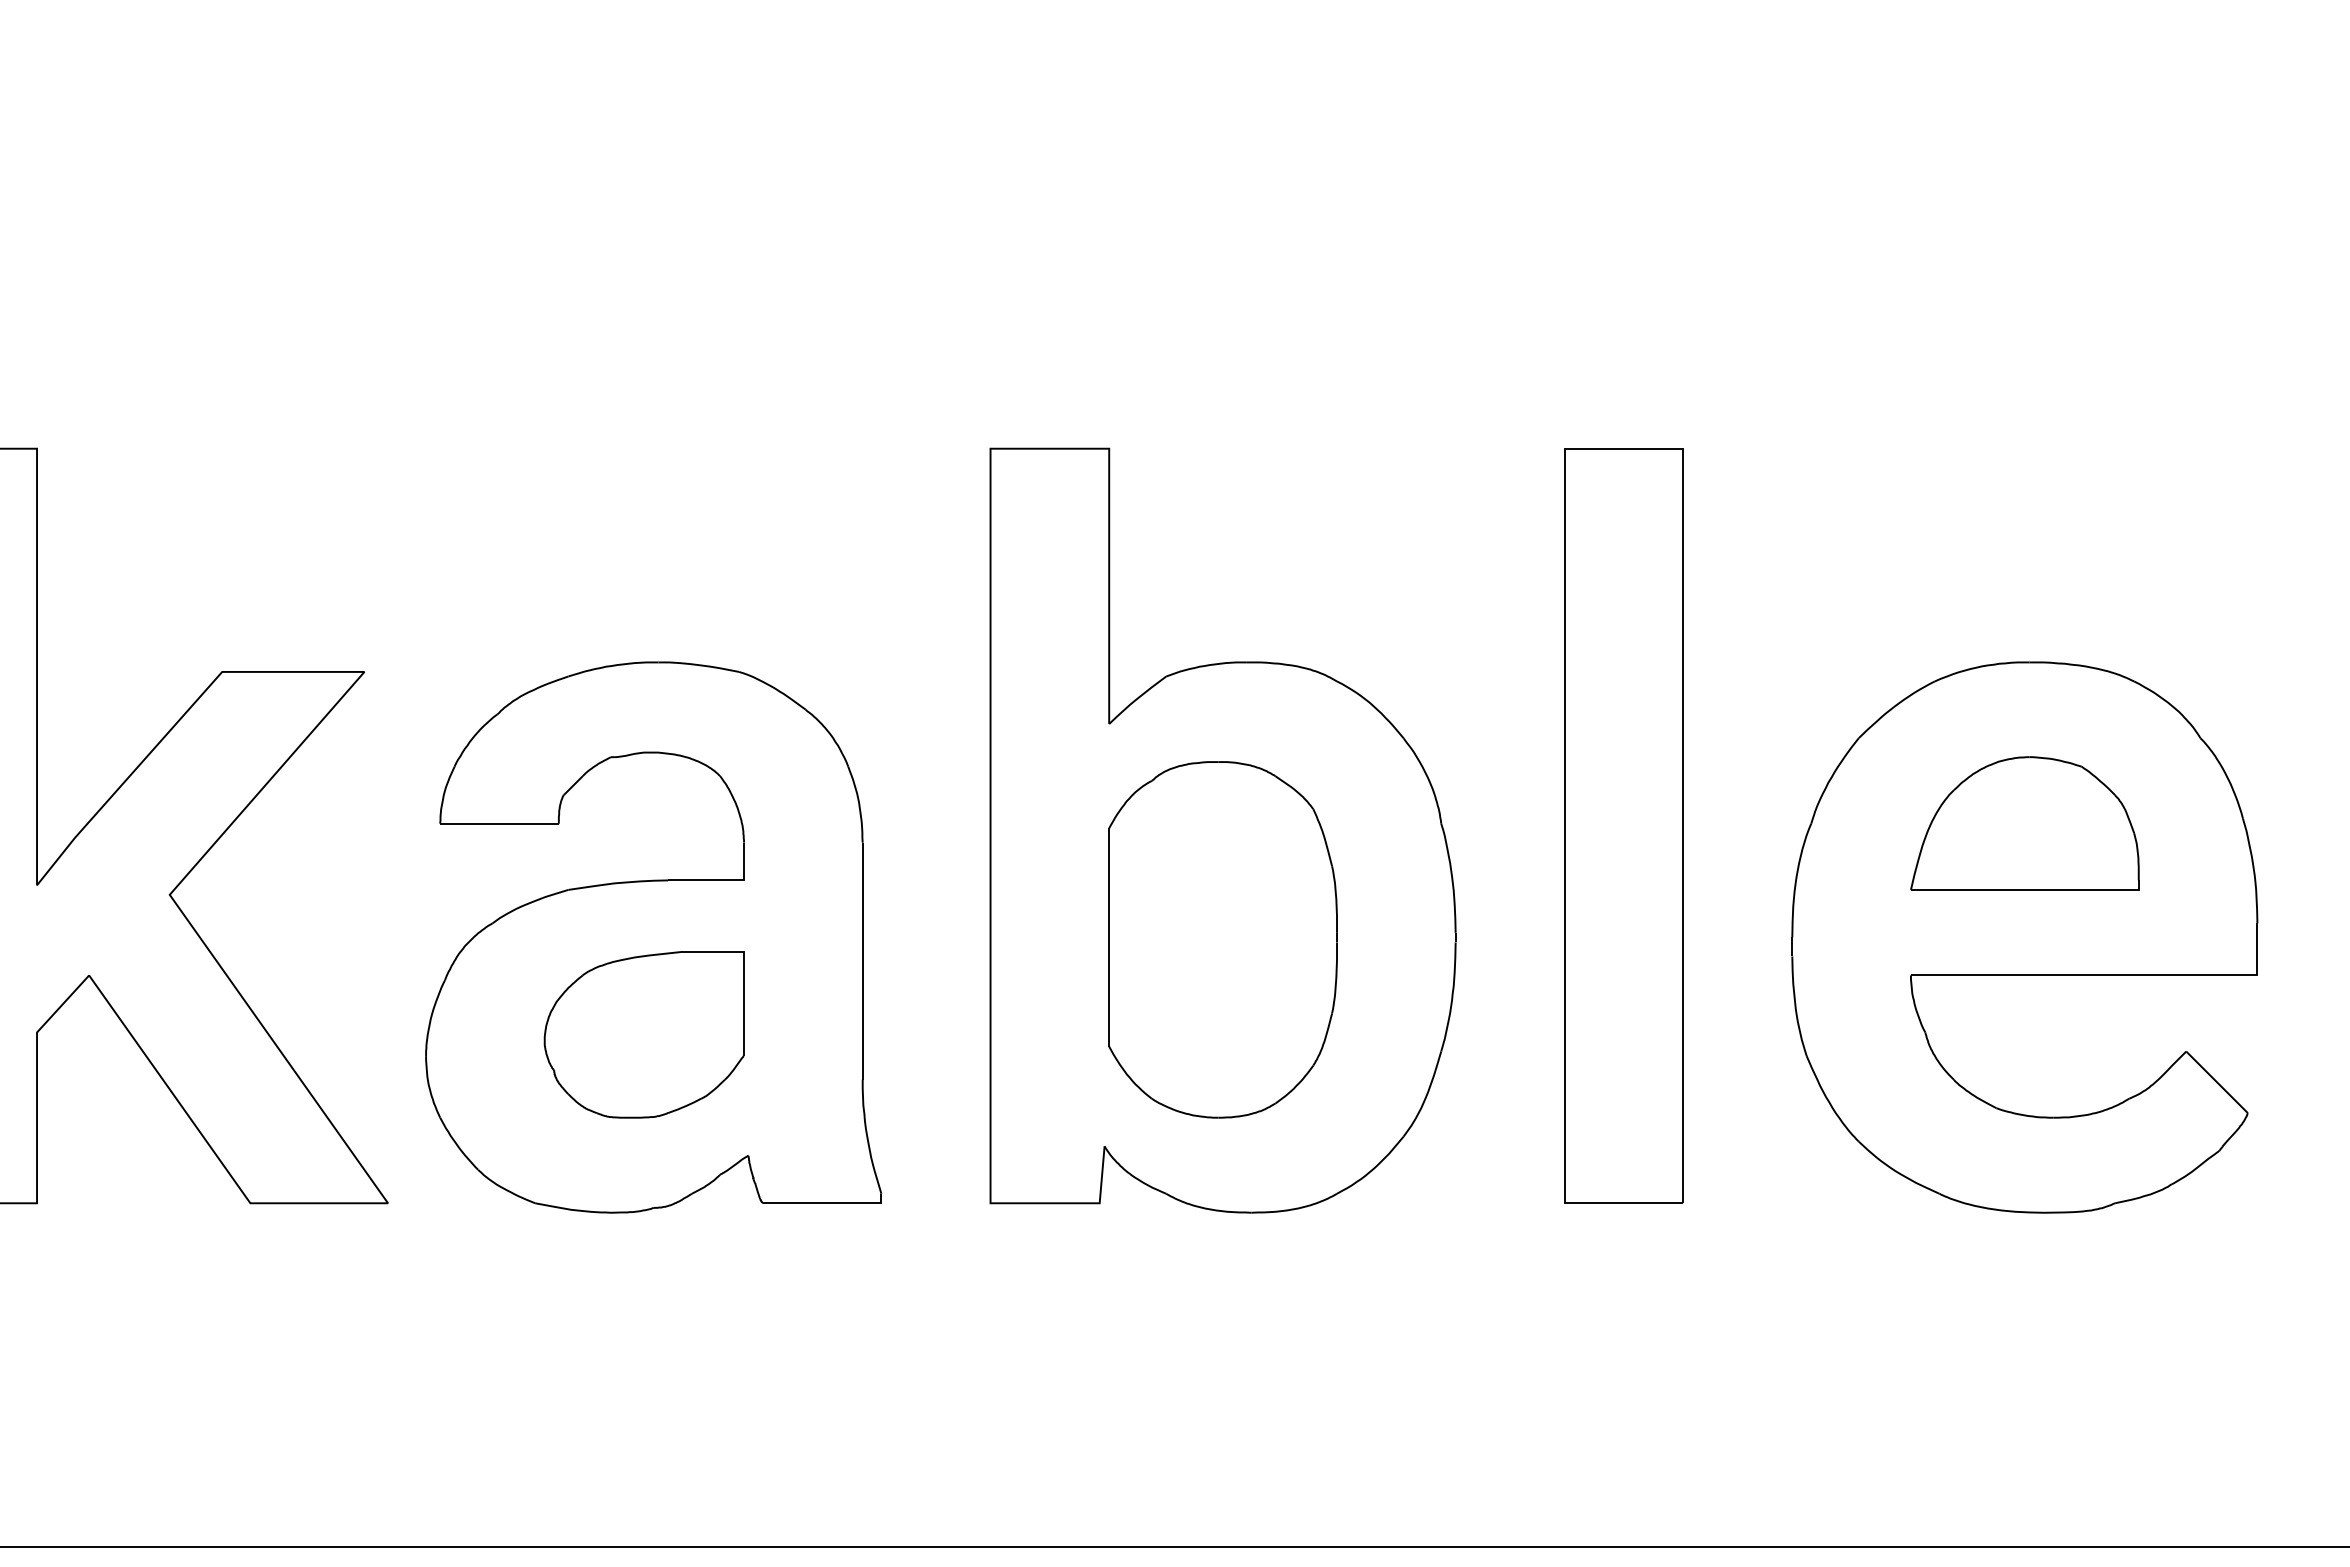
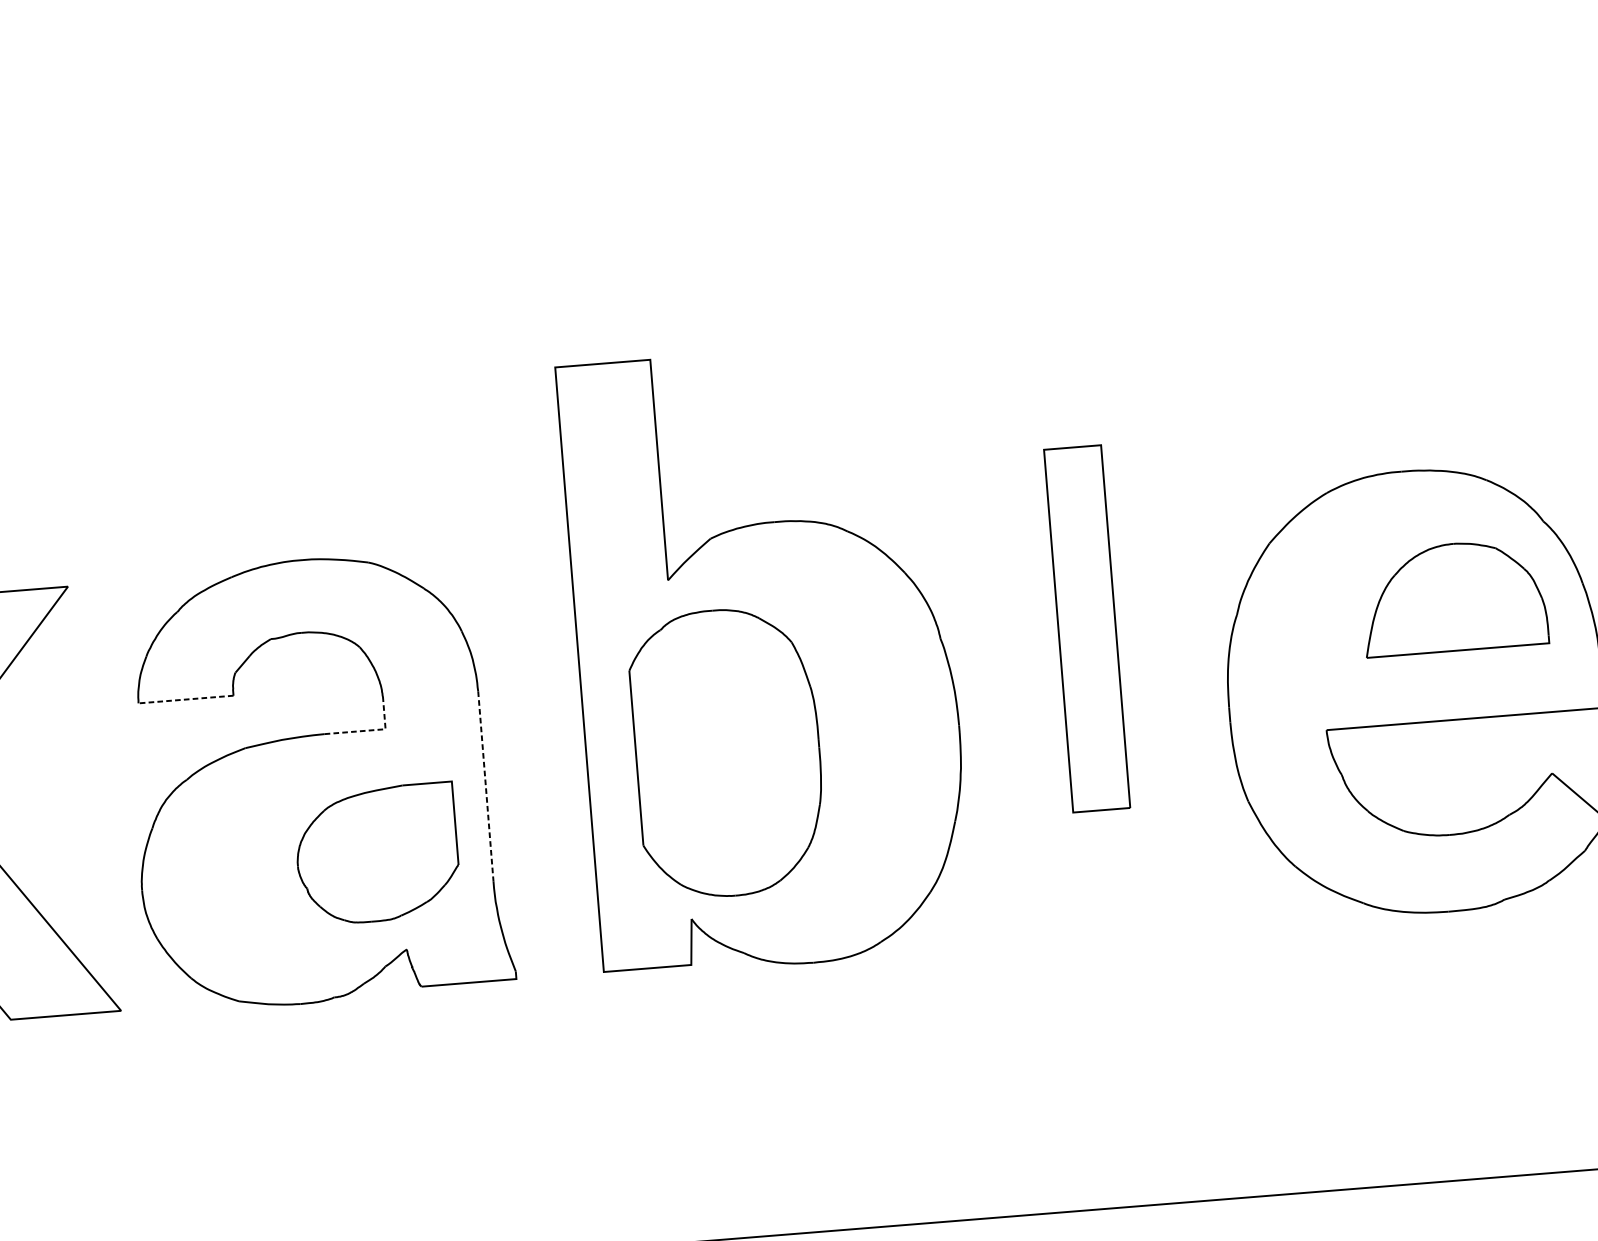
line: (499, 823) -> (185, 699), solid -> dashed
part: (2024, 823) -> (1453, 597), moved
part: (1623, 825) -> (1086, 628), size x0.6
line: (725, 880) -> (370, 730), solid -> dashed
part: (1222, 939) -> (727, 752), moved
line: (862, 961) -> (485, 786), solid -> dashed
part: (643, 1034) -> (376, 854), moved

